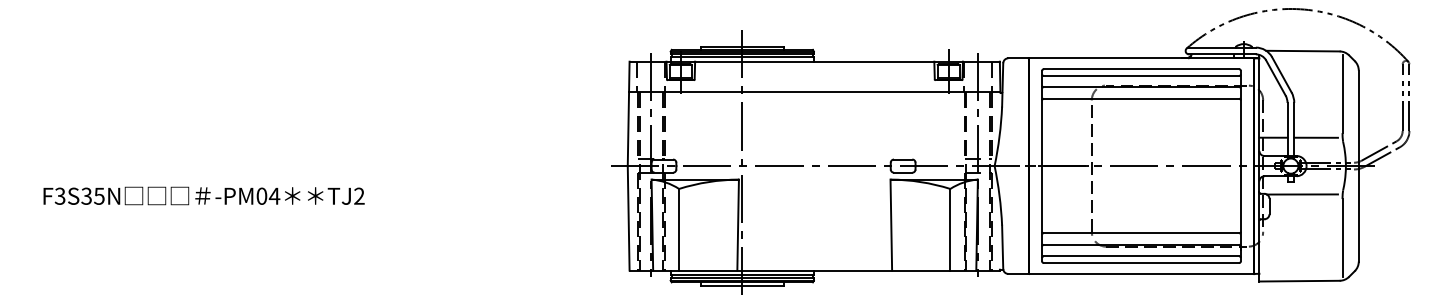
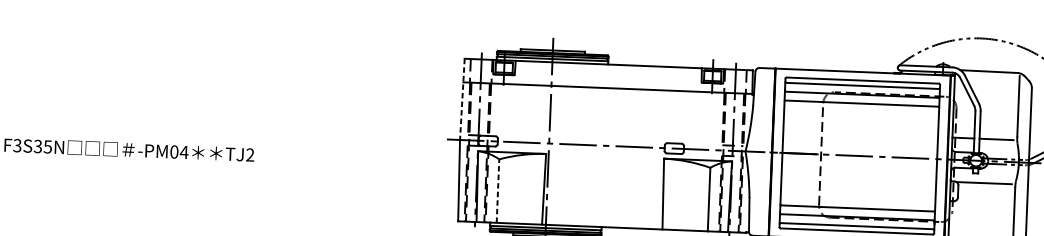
line: (628, 114) -> (462, 99), solid -> dashed
line: (679, 229) -> (498, 190), solid -> dashed

